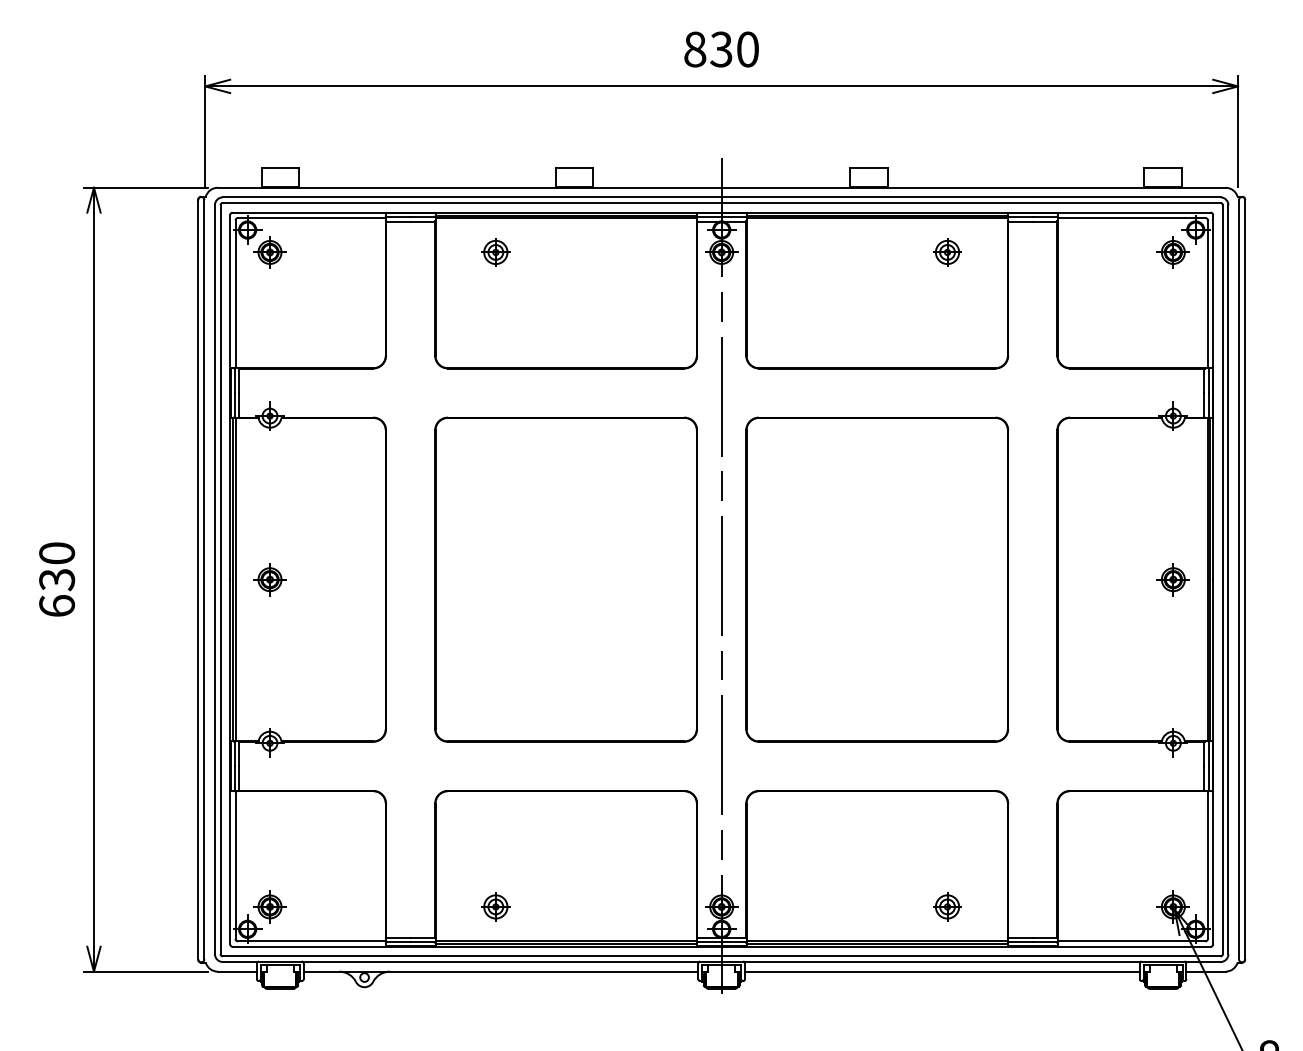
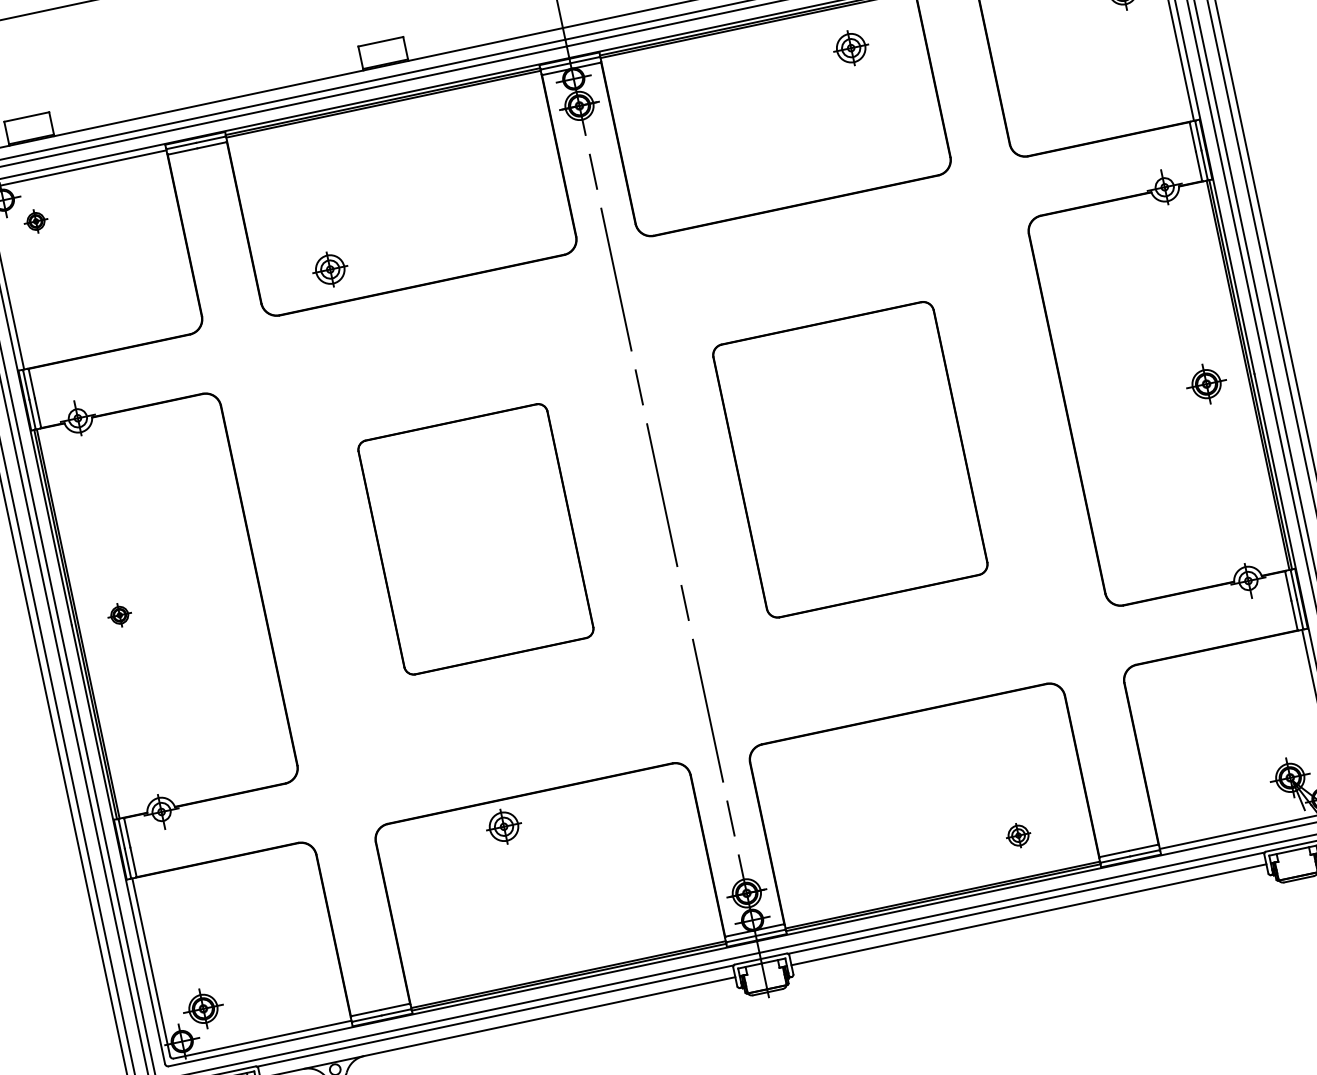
part: (269, 252) -> (35, 221), size x0.6
part: (495, 252) -> (329, 269), moved
part: (269, 579) -> (119, 615), size x0.6
part: (565, 579) -> (475, 539), size x0.6
part: (877, 579) -> (850, 459), size x0.7
part: (495, 906) -> (503, 826), moved
part: (947, 906) -> (1018, 835), size x0.7

